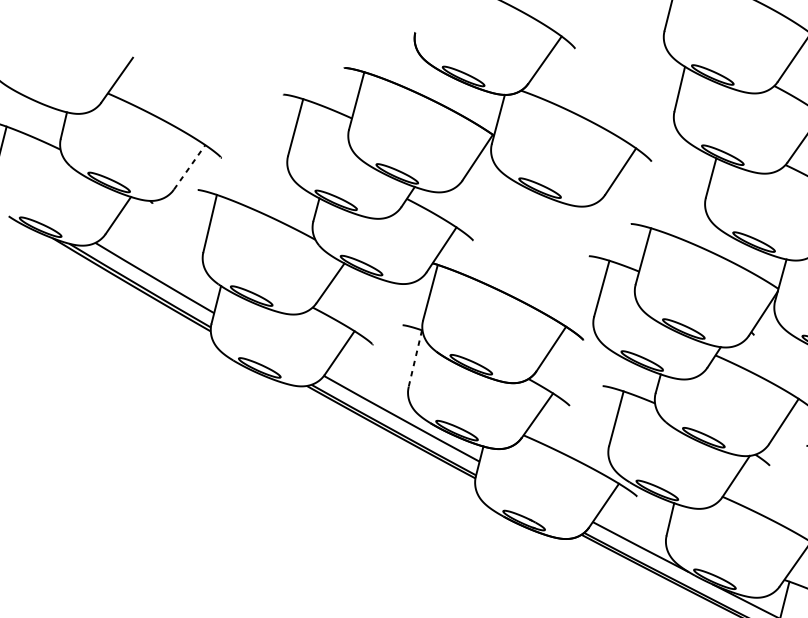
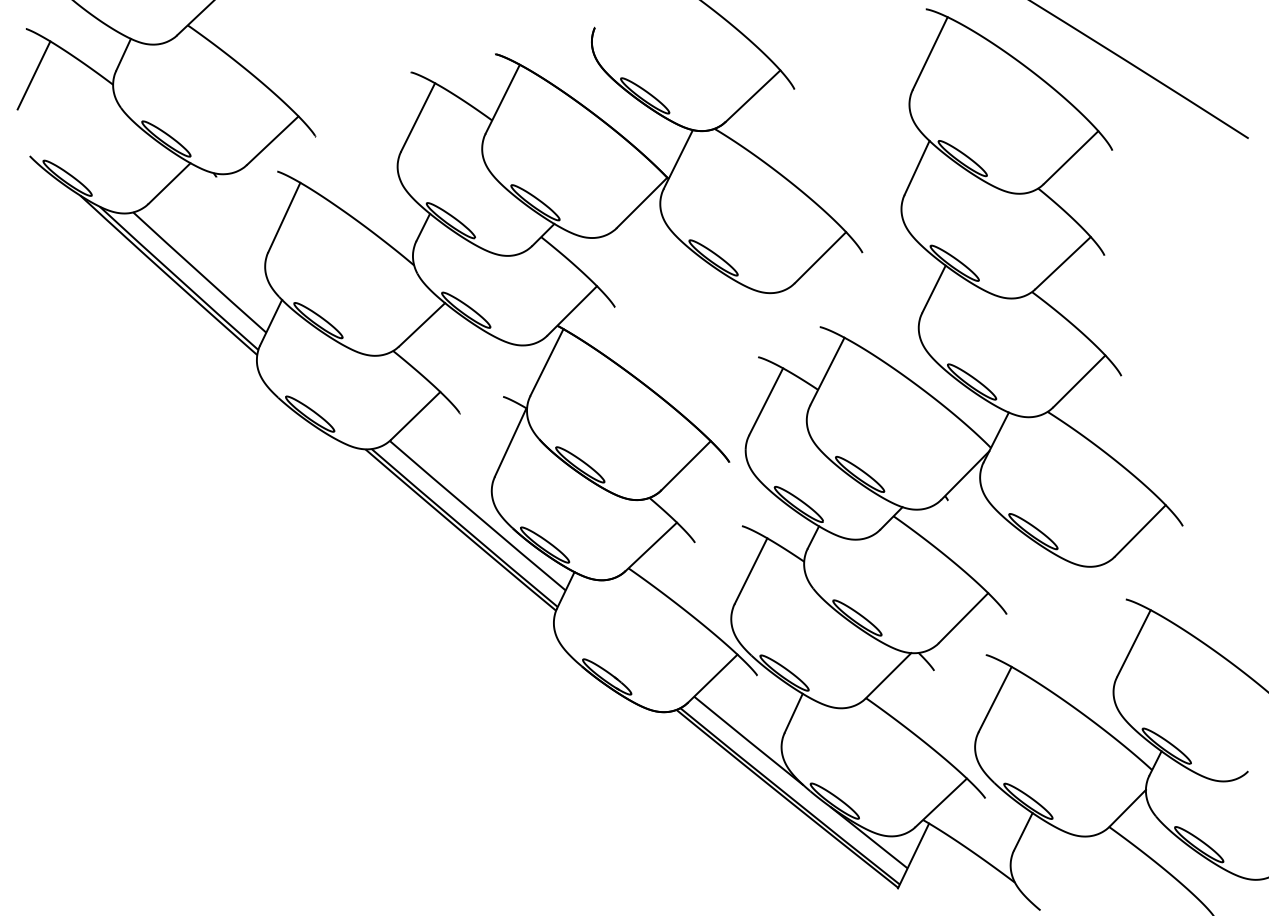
line: (190, 167) -> (273, 140), dashed -> solid
line: (415, 358) -> (510, 442), dashed -> solid

